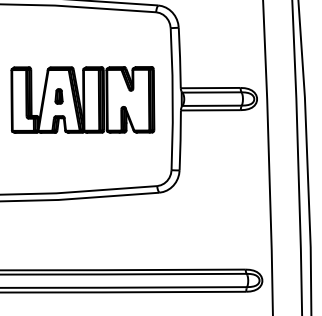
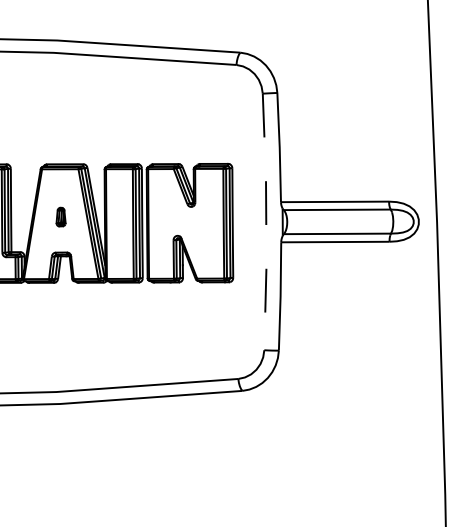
part: (58, 96) -> (60, 217), size x0.7
line: (172, 99) -> (266, 222), solid -> dashed

